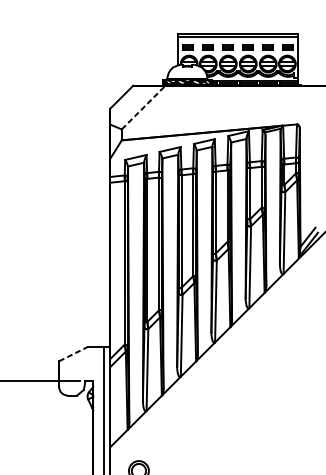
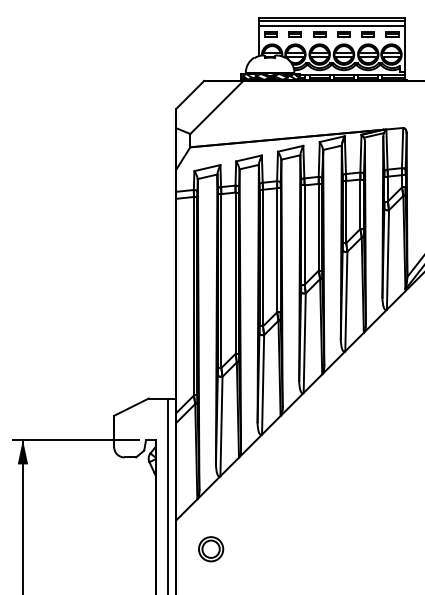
line: (237, 40) -> (331, 26), added
line: (143, 107) -> (216, 107), dashed -> solid
line: (73, 353) -> (131, 406), dashed -> solid

